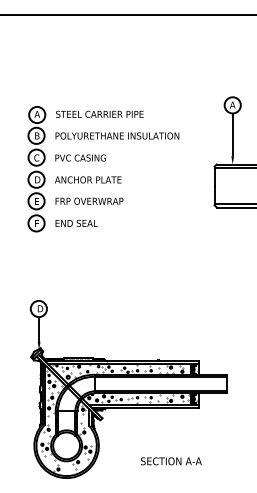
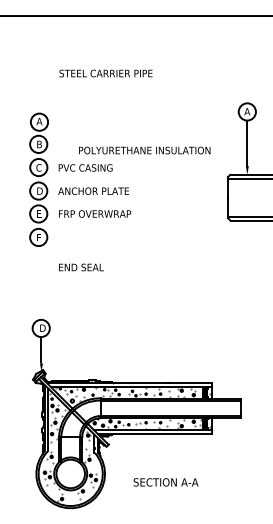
text: (99, 114) -> (105, 73), moved
text: (117, 135) -> (144, 150), moved
text: (76, 223) -> (81, 267), moved
text: (170, 461) -> (165, 482), moved

